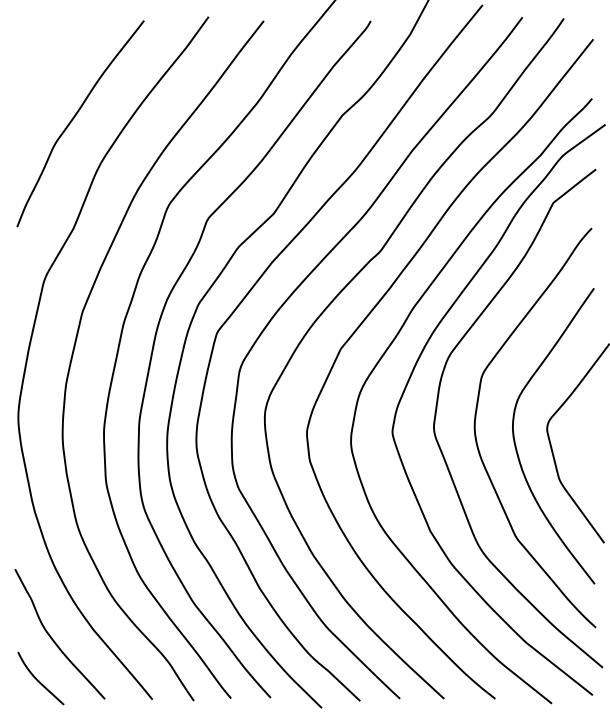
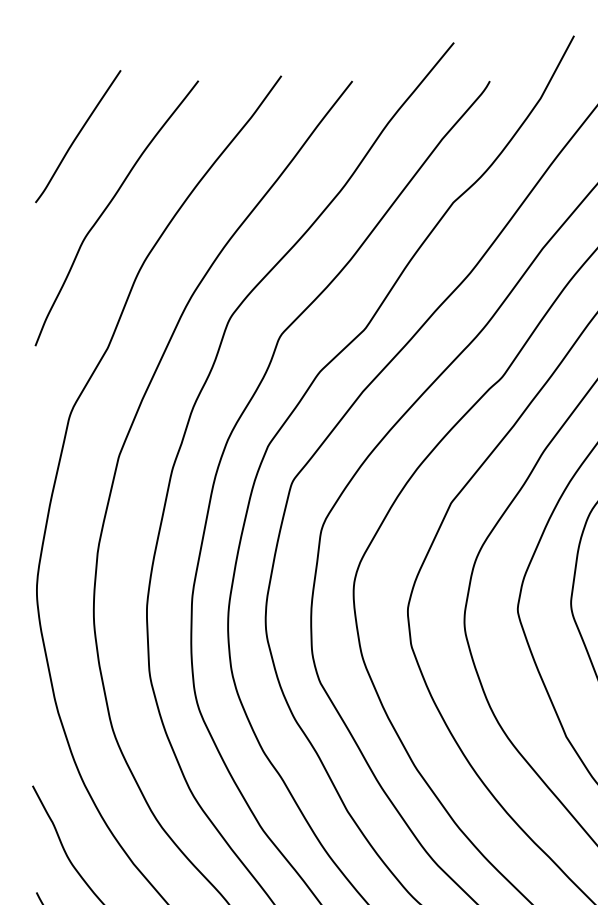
curve: (50, 63) -> (78, 135), added

